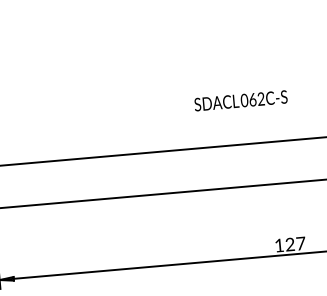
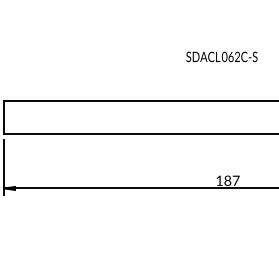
text: (240, 100) -> (221, 56), moved
text: (289, 244) -> (227, 180), 127 -> 187

